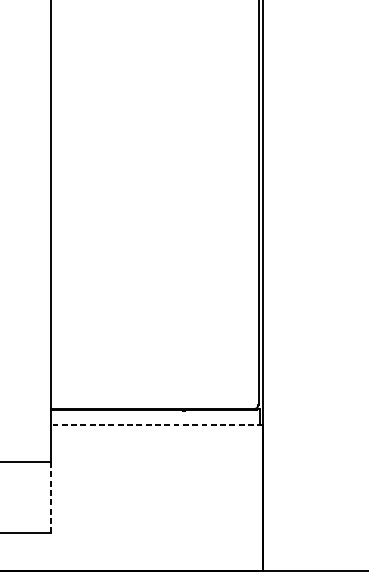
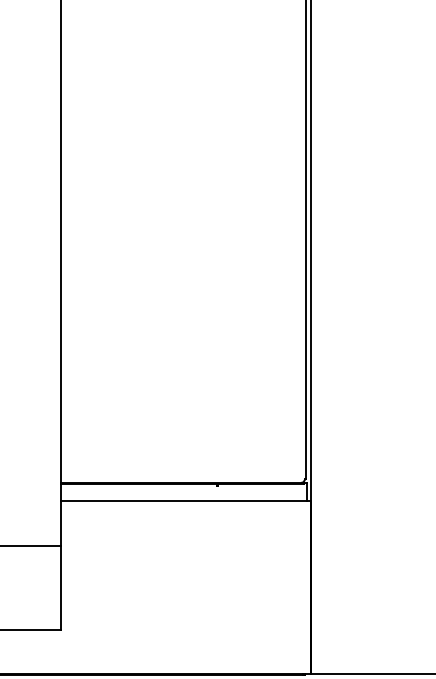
line: (156, 424) -> (185, 501), dashed -> solid
line: (51, 497) -> (60, 587), dashed -> solid

